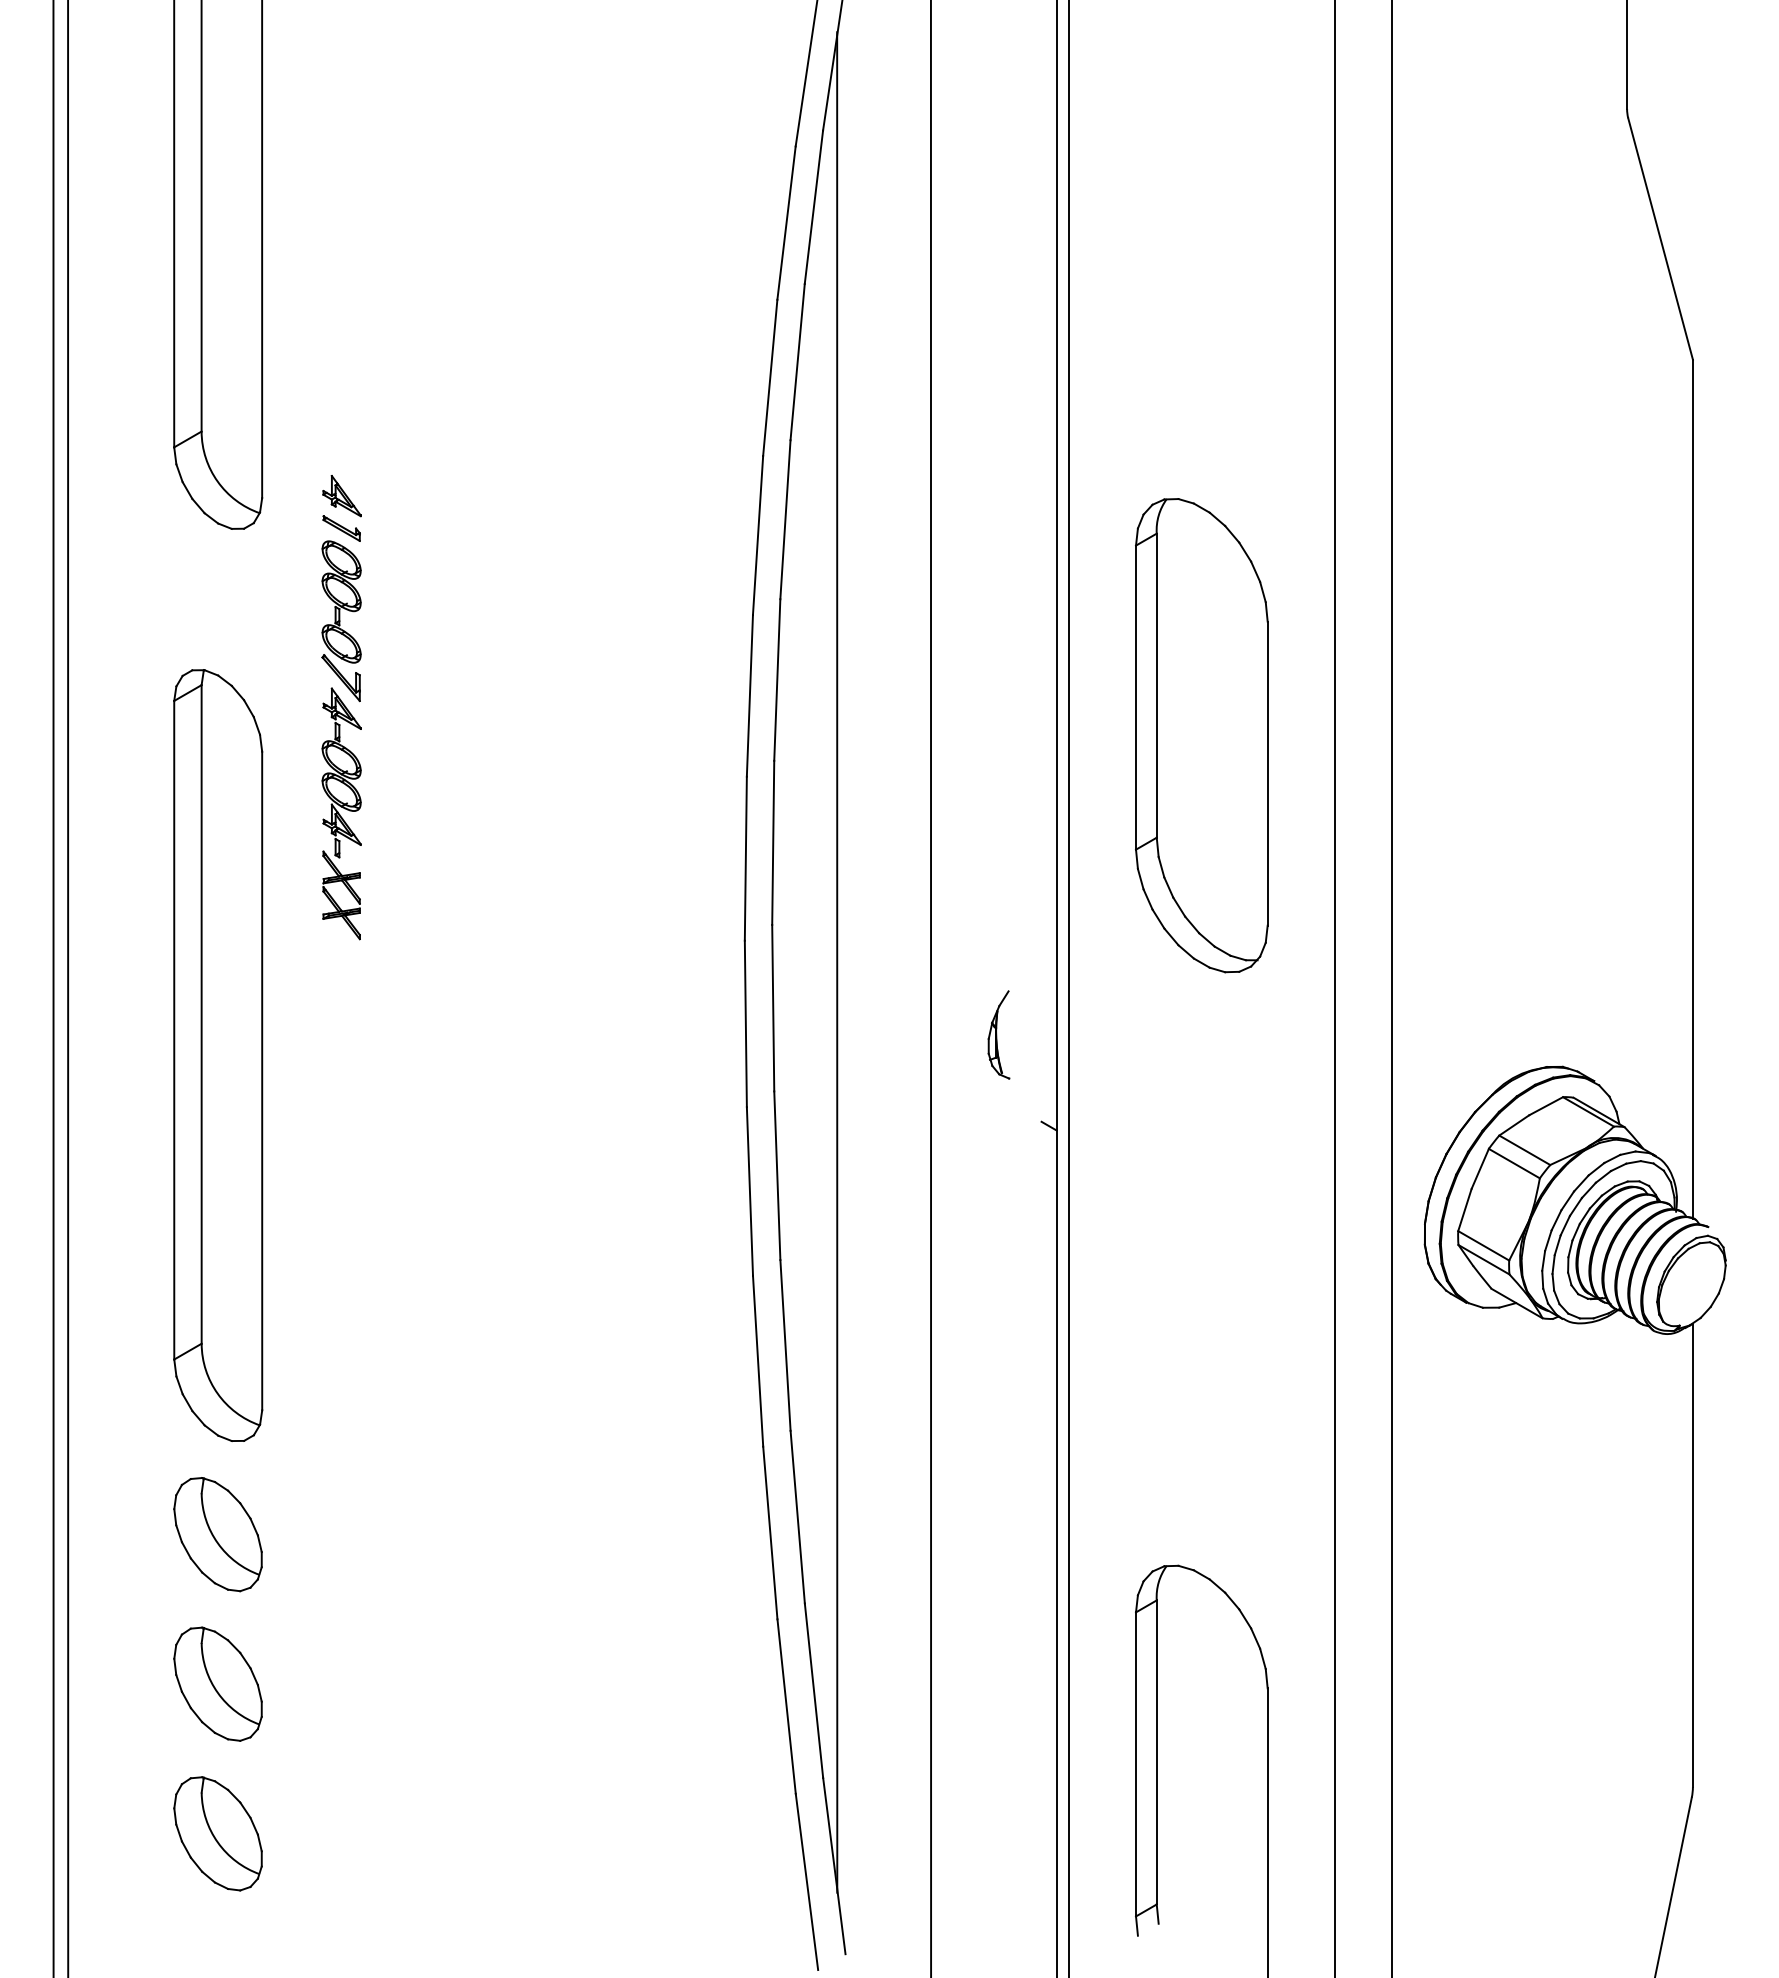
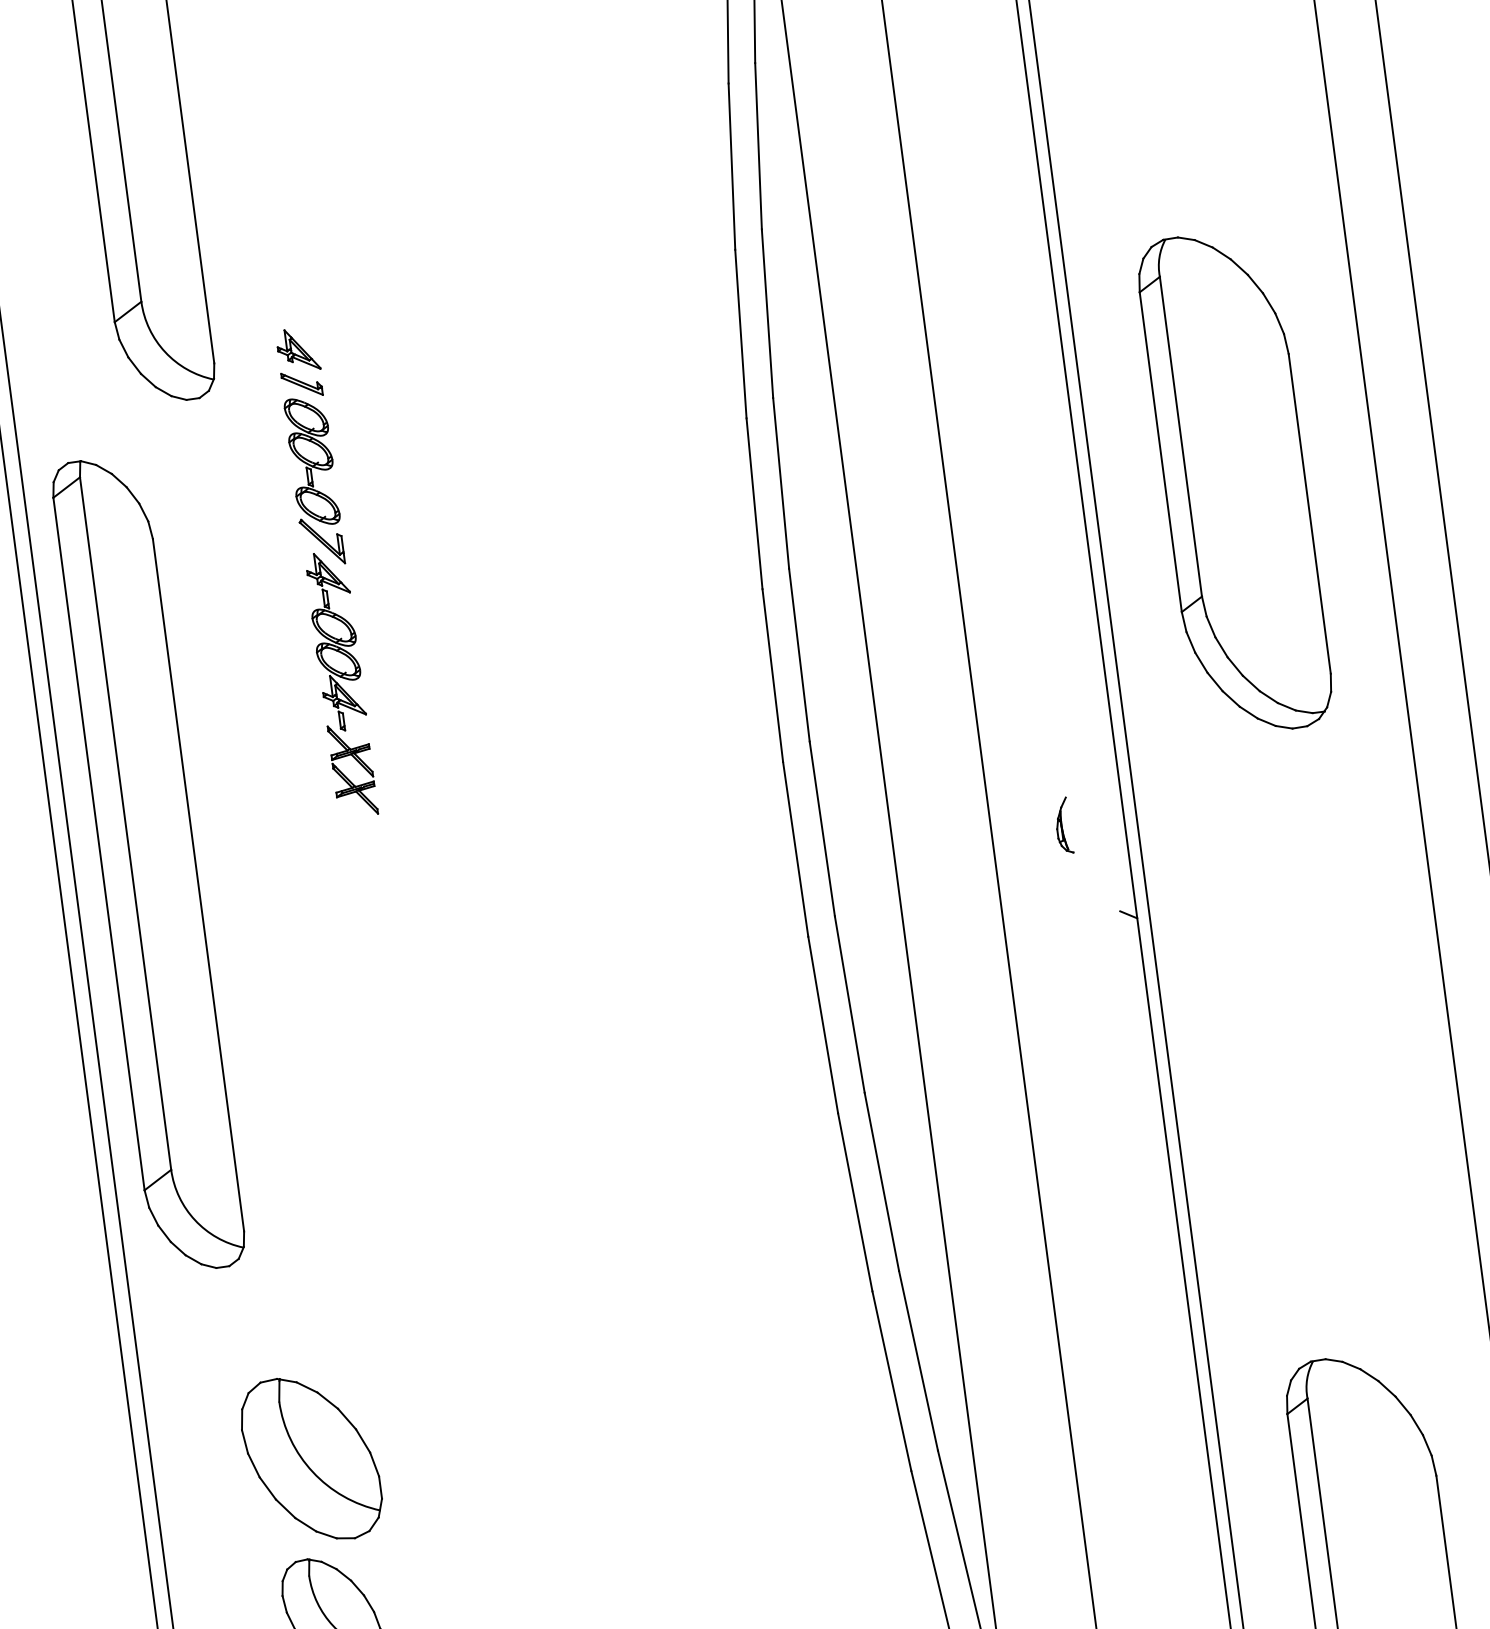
part: (998, 1034) -> (1062, 825), size x0.6
part: (218, 1055) -> (149, 864), moved
part: (217, 1534) -> (310, 1459), size x1.4

